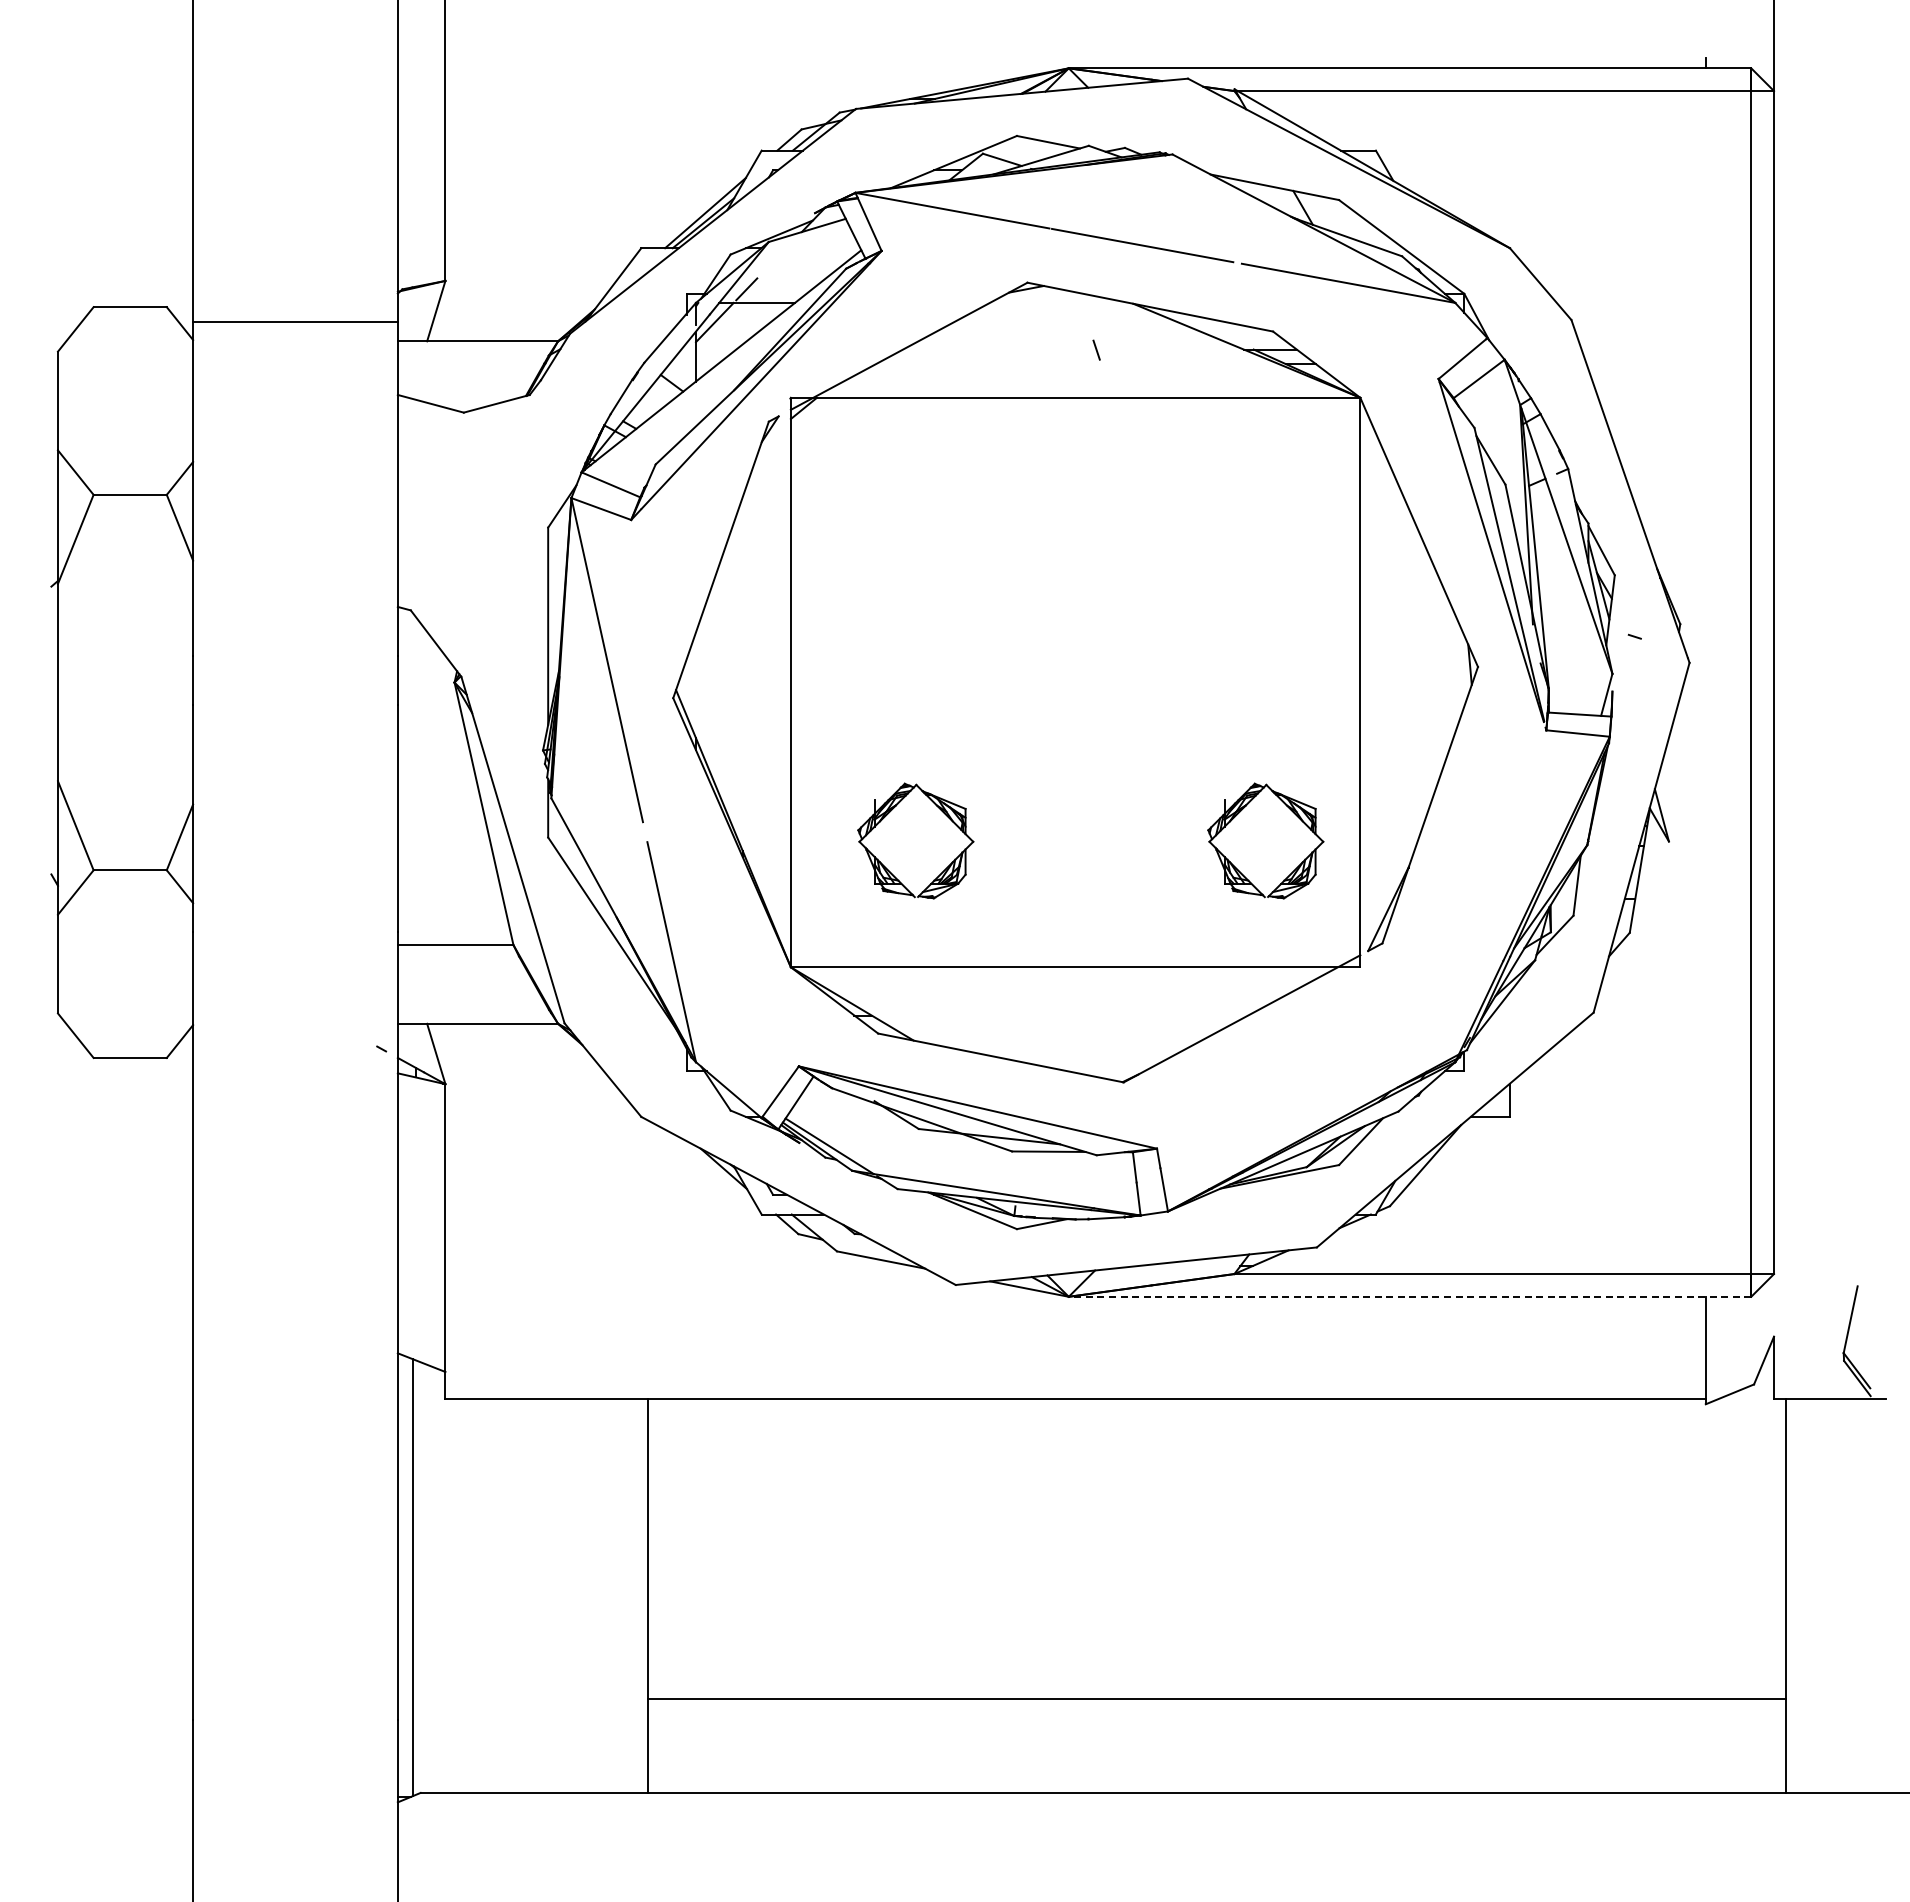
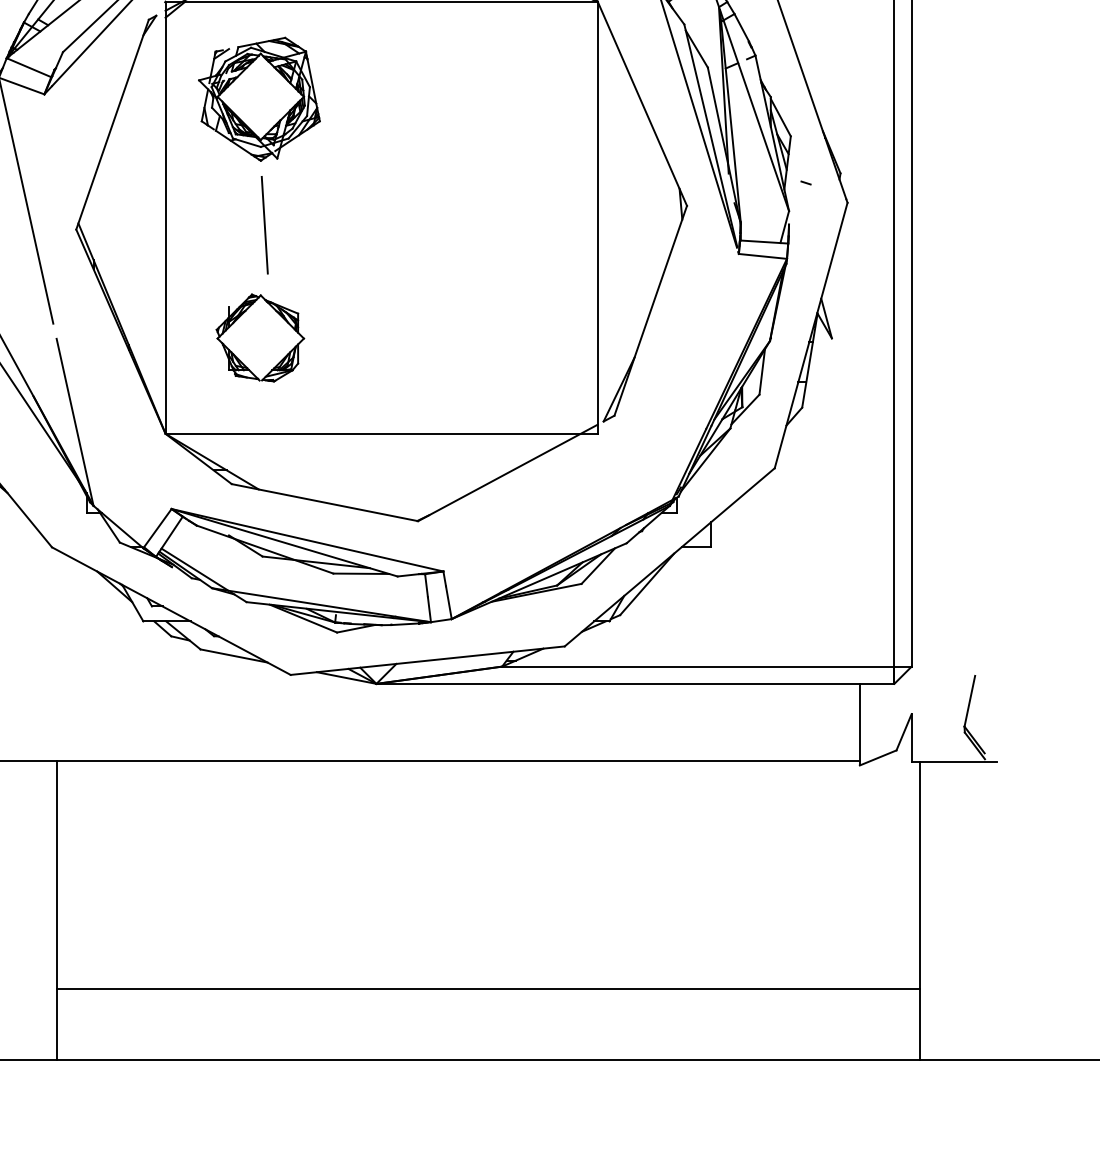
part: (914, 526) -> (259, 99), added
line: (921, 692) -> (264, 225), added
part: (1239, 813) -> (506, 317), removed
line: (1409, 1296) -> (635, 683), dashed -> solid

